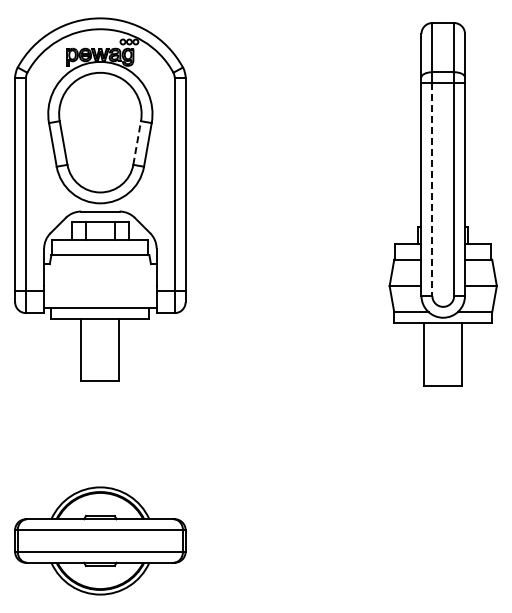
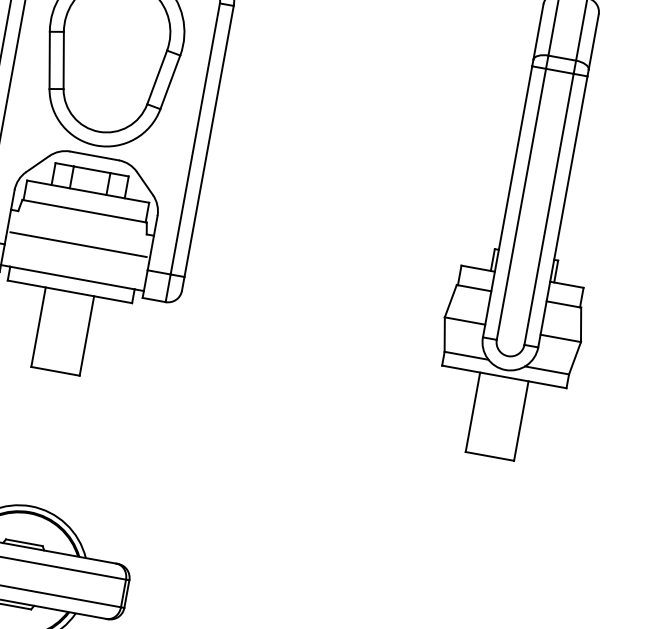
line: (137, 142) -> (157, 76), dashed -> solid
line: (432, 189) -> (521, 204), dashed -> solid
line: (100, 281) -> (78, 244), added

